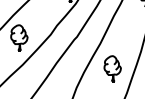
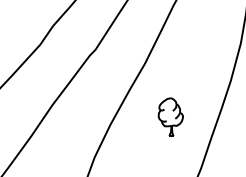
part: (112, 68) -> (170, 116), size x0.7

